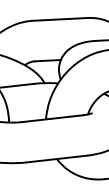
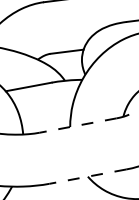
line: (51, 118) -> (77, 125), solid -> dashed
line: (56, 159) -> (87, 177), solid -> dashed

